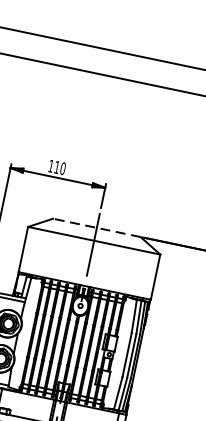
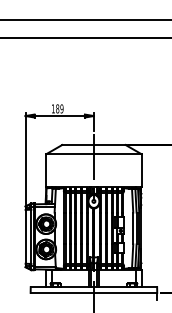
text: (59, 167) -> (59, 108), 110 -> 189
line: (96, 227) -> (93, 144), dashed -> solid

